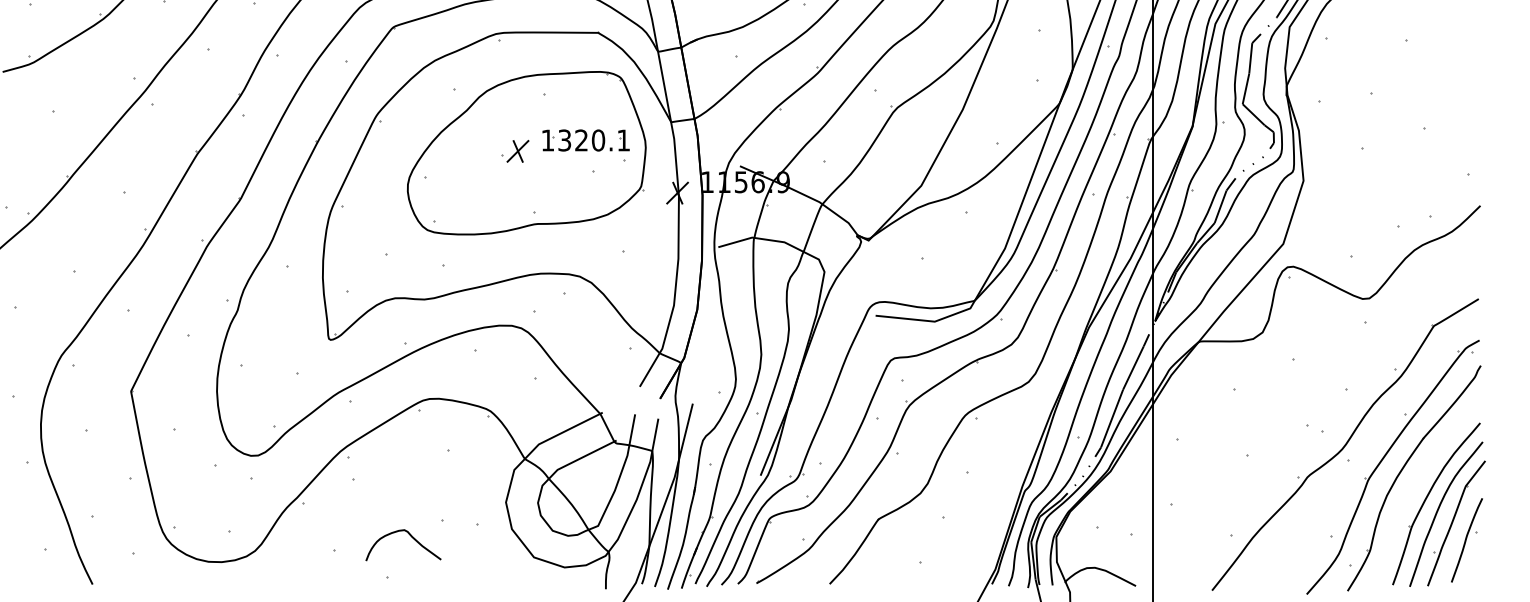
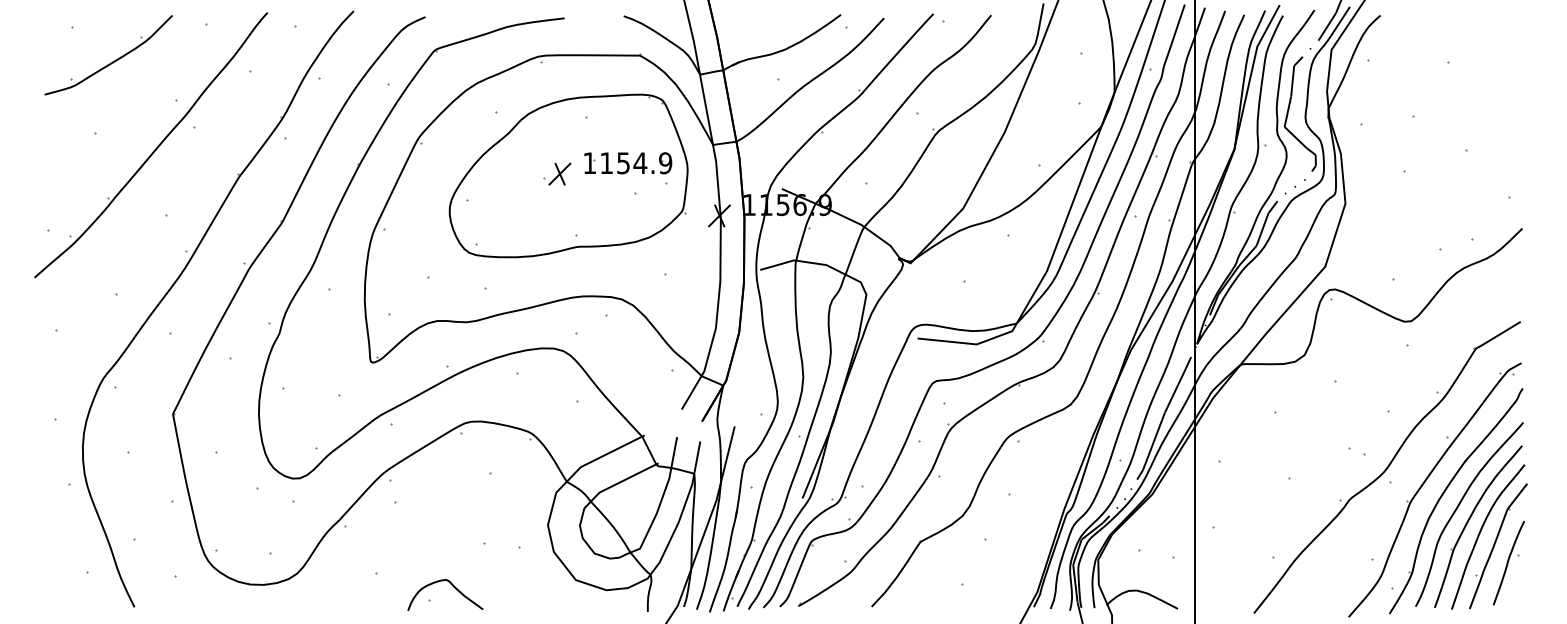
text: (594, 140) -> (636, 163), 1320.1 -> 1154.9
curve: (1415, 486) -> (1457, 509), added
curve: (410, 536) -> (452, 586), moved

